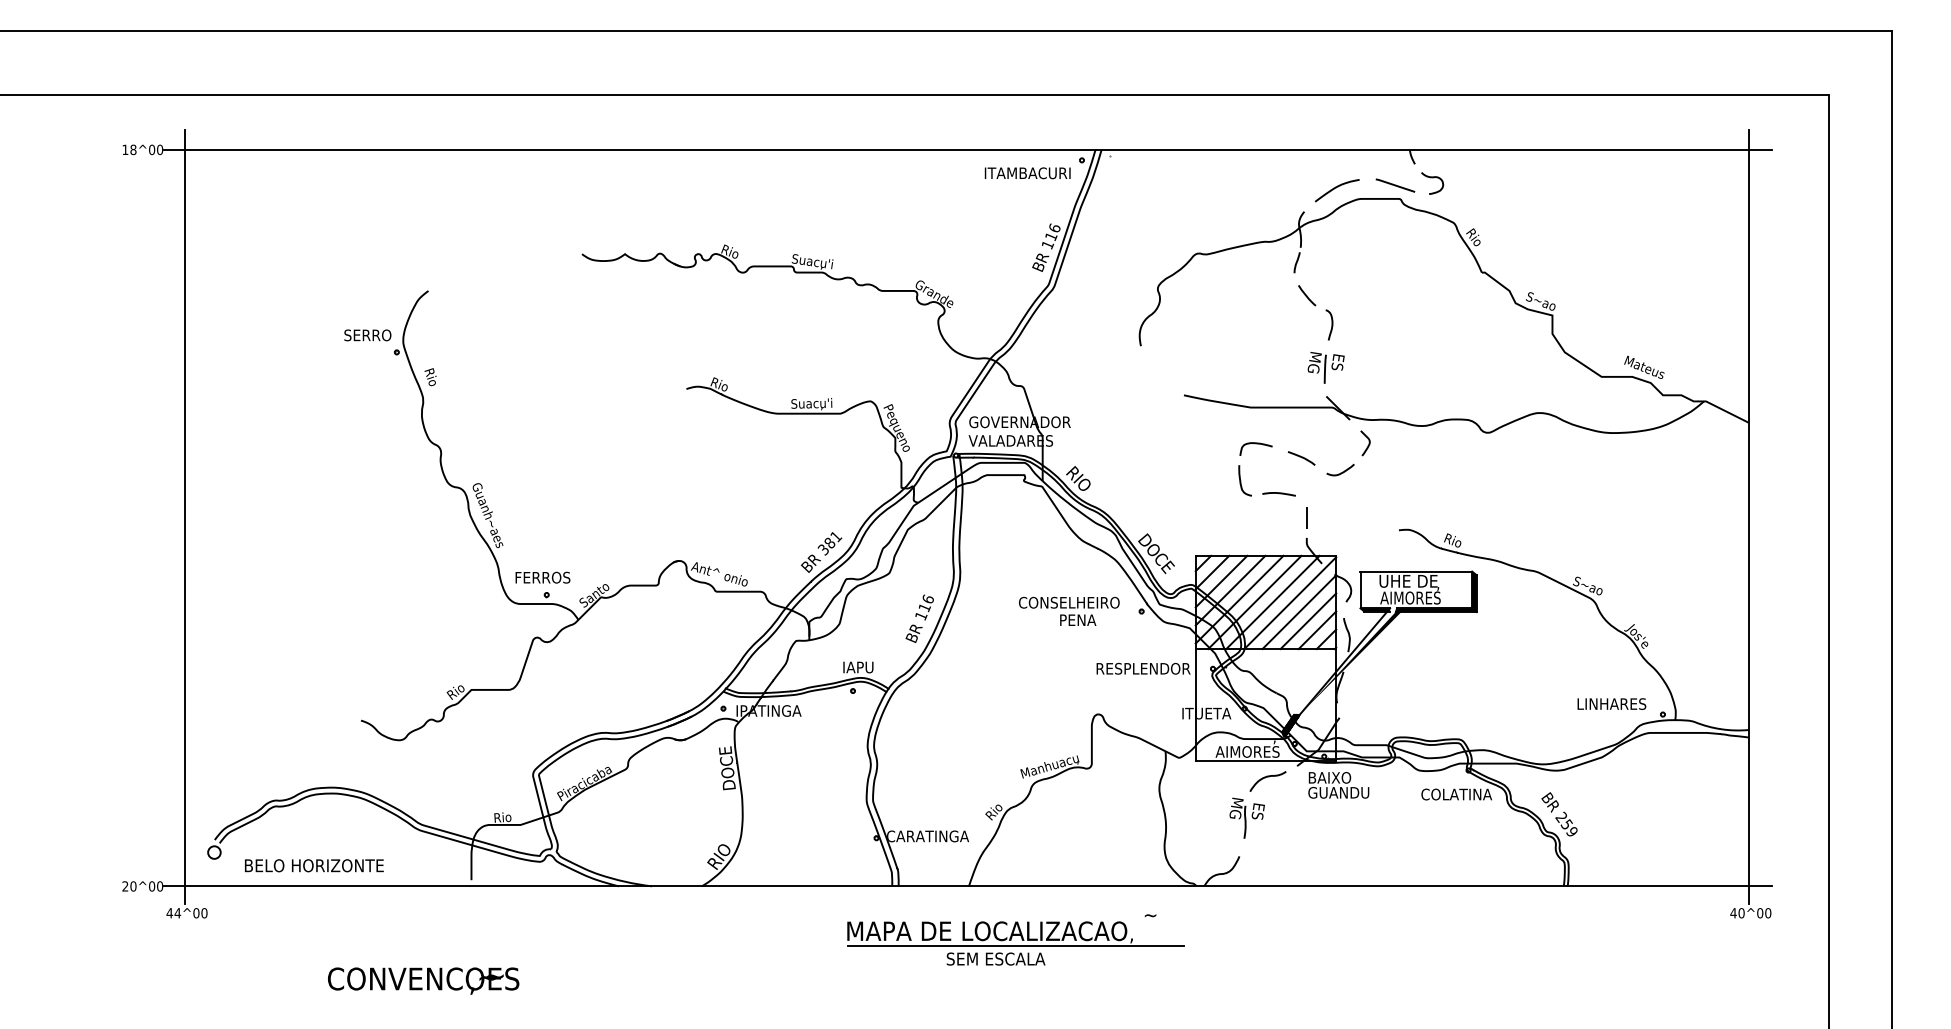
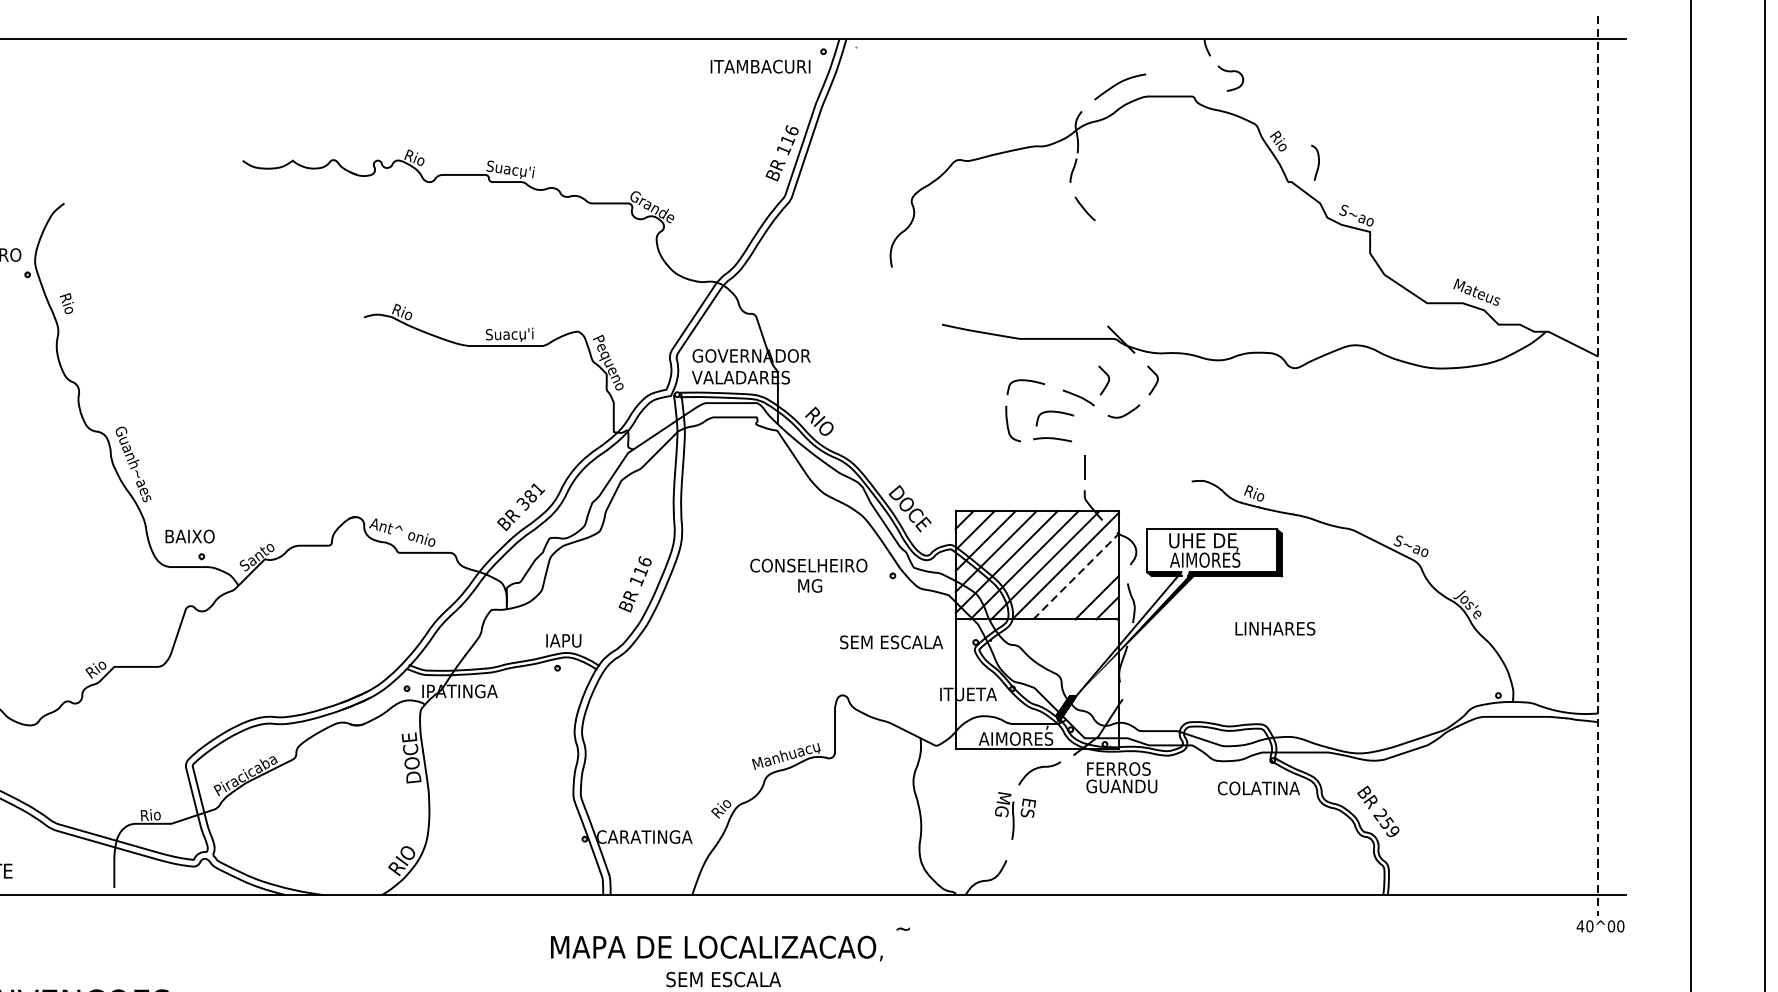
line: (1395, 185) -> (1187, 80), removed
curve: (1331, 324) -> (1317, 162), moved
part: (1325, 367) -> (1106, 292), removed
curve: (1325, 445) -> (1106, 382), added
curve: (1280, 471) -> (1054, 413), added
line: (1749, 517) -> (1599, 466), solid -> dashed
text: (543, 577) -> (198, 536), FERROS -> BAIXO
line: (1299, 611) -> (1076, 575), solid -> dashed
text: (1078, 620) -> (819, 586), PENA -> MG
line: (1308, 621) -> (1086, 587), removed
text: (1143, 668) -> (895, 642), RESPLENDOR -> SEM ESCALA
text: (1611, 703) -> (1274, 628), moved
text: (1336, 777) -> (1119, 768), BAIXO -> FERROS
line: (1015, 945) -> (746, 963), removed

